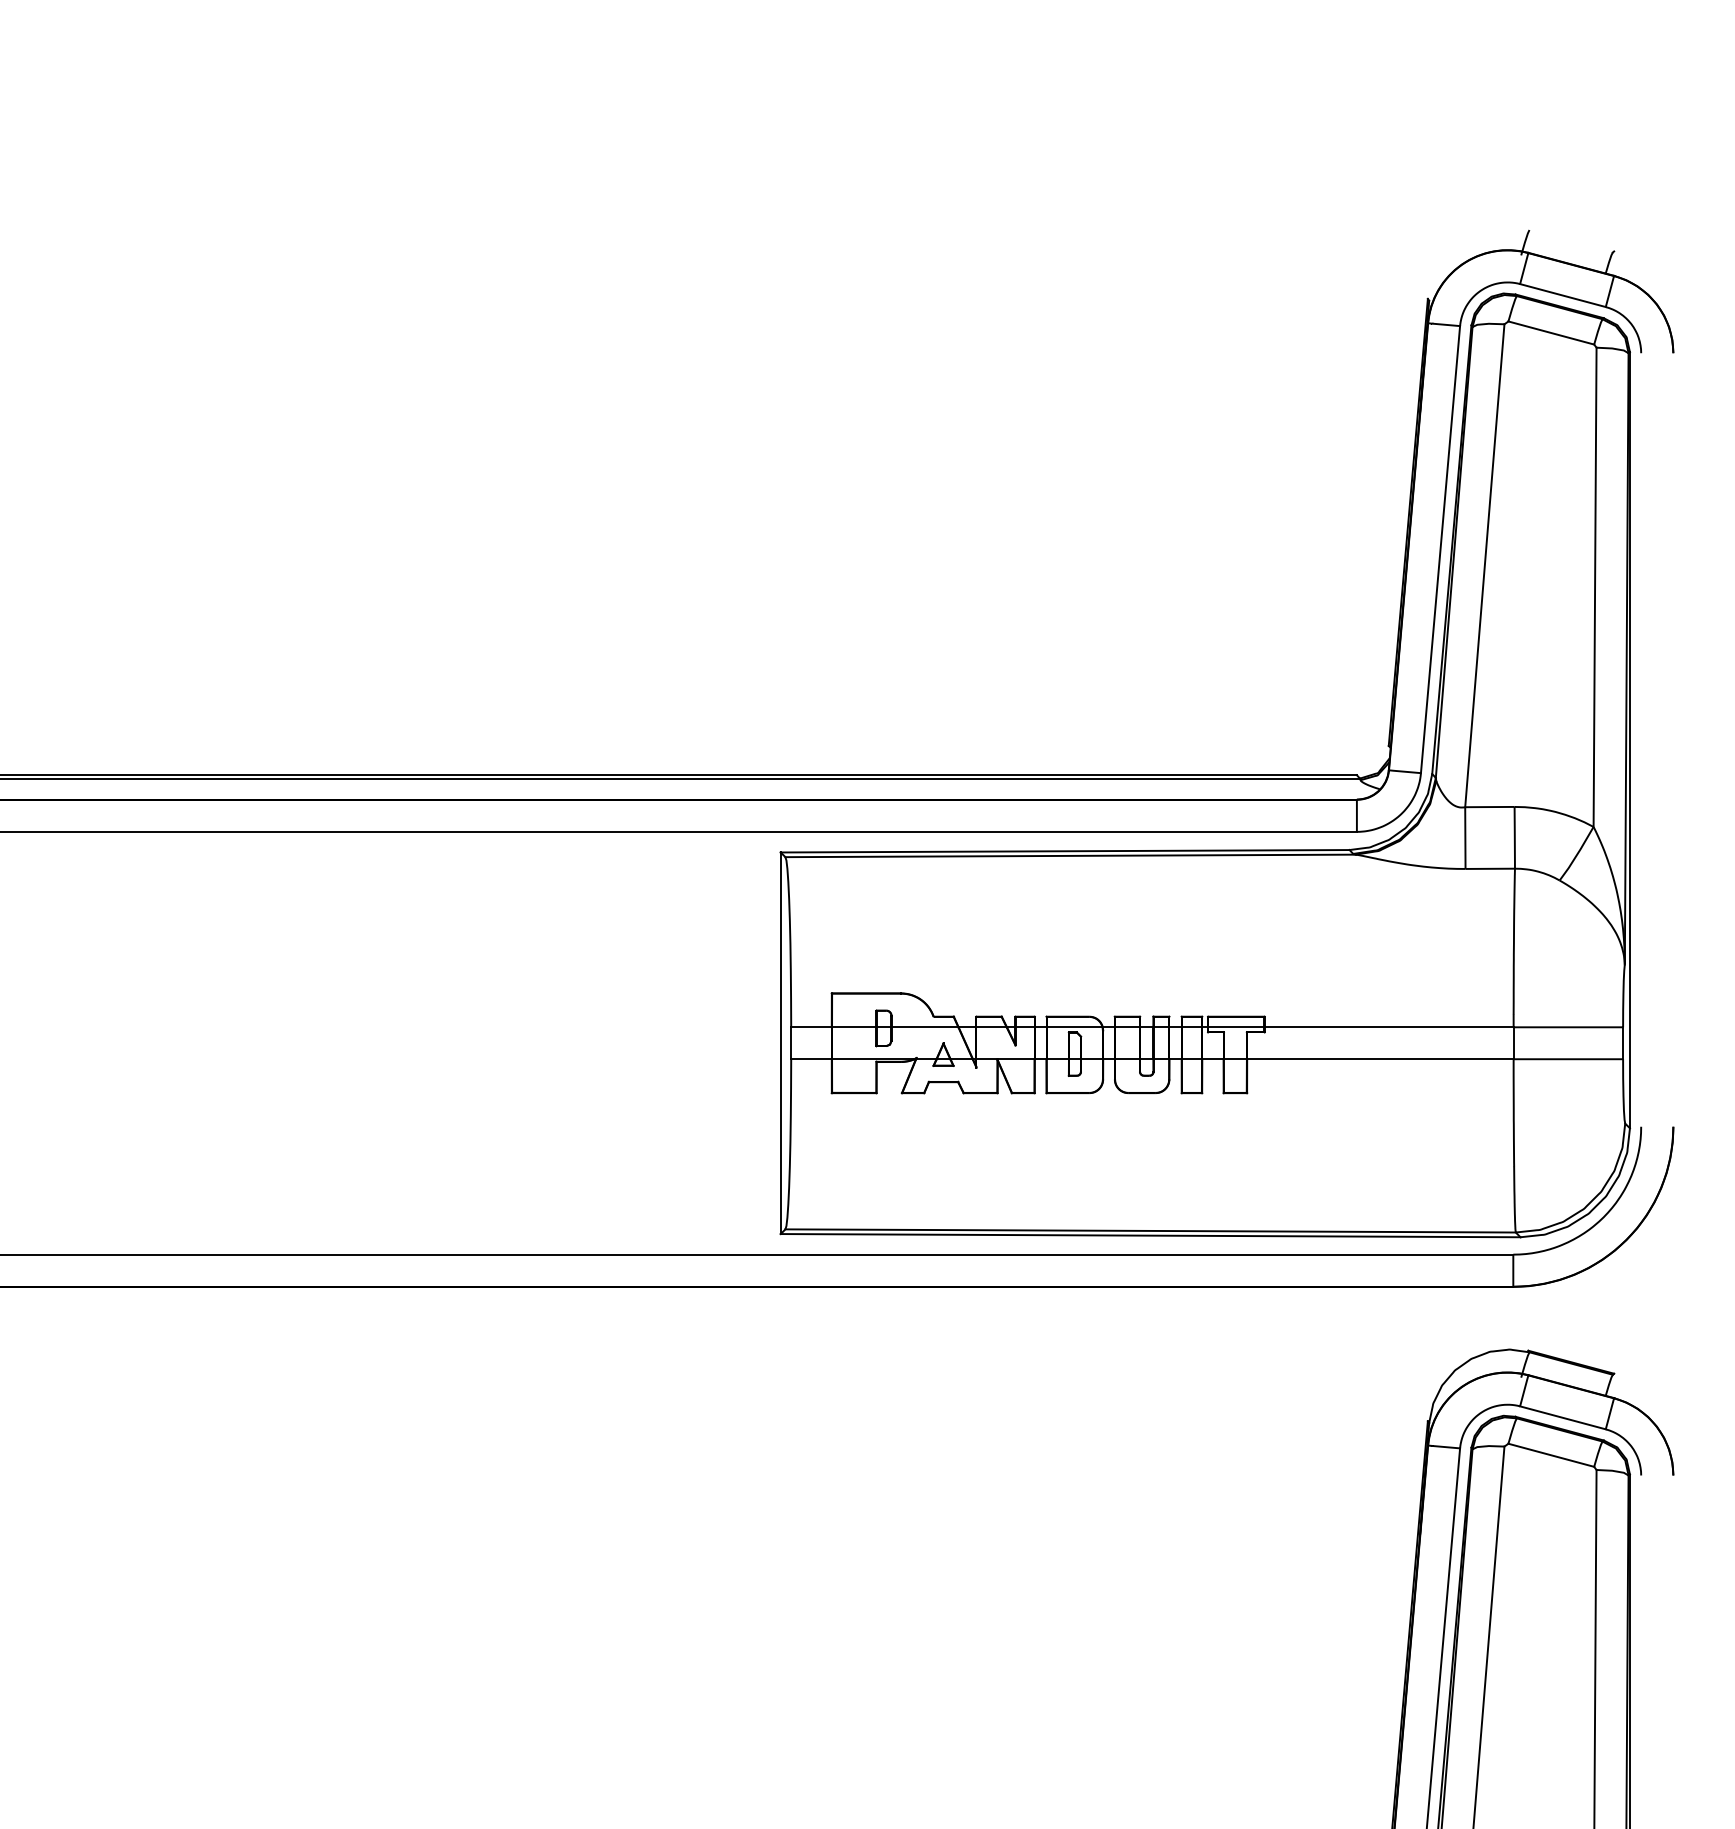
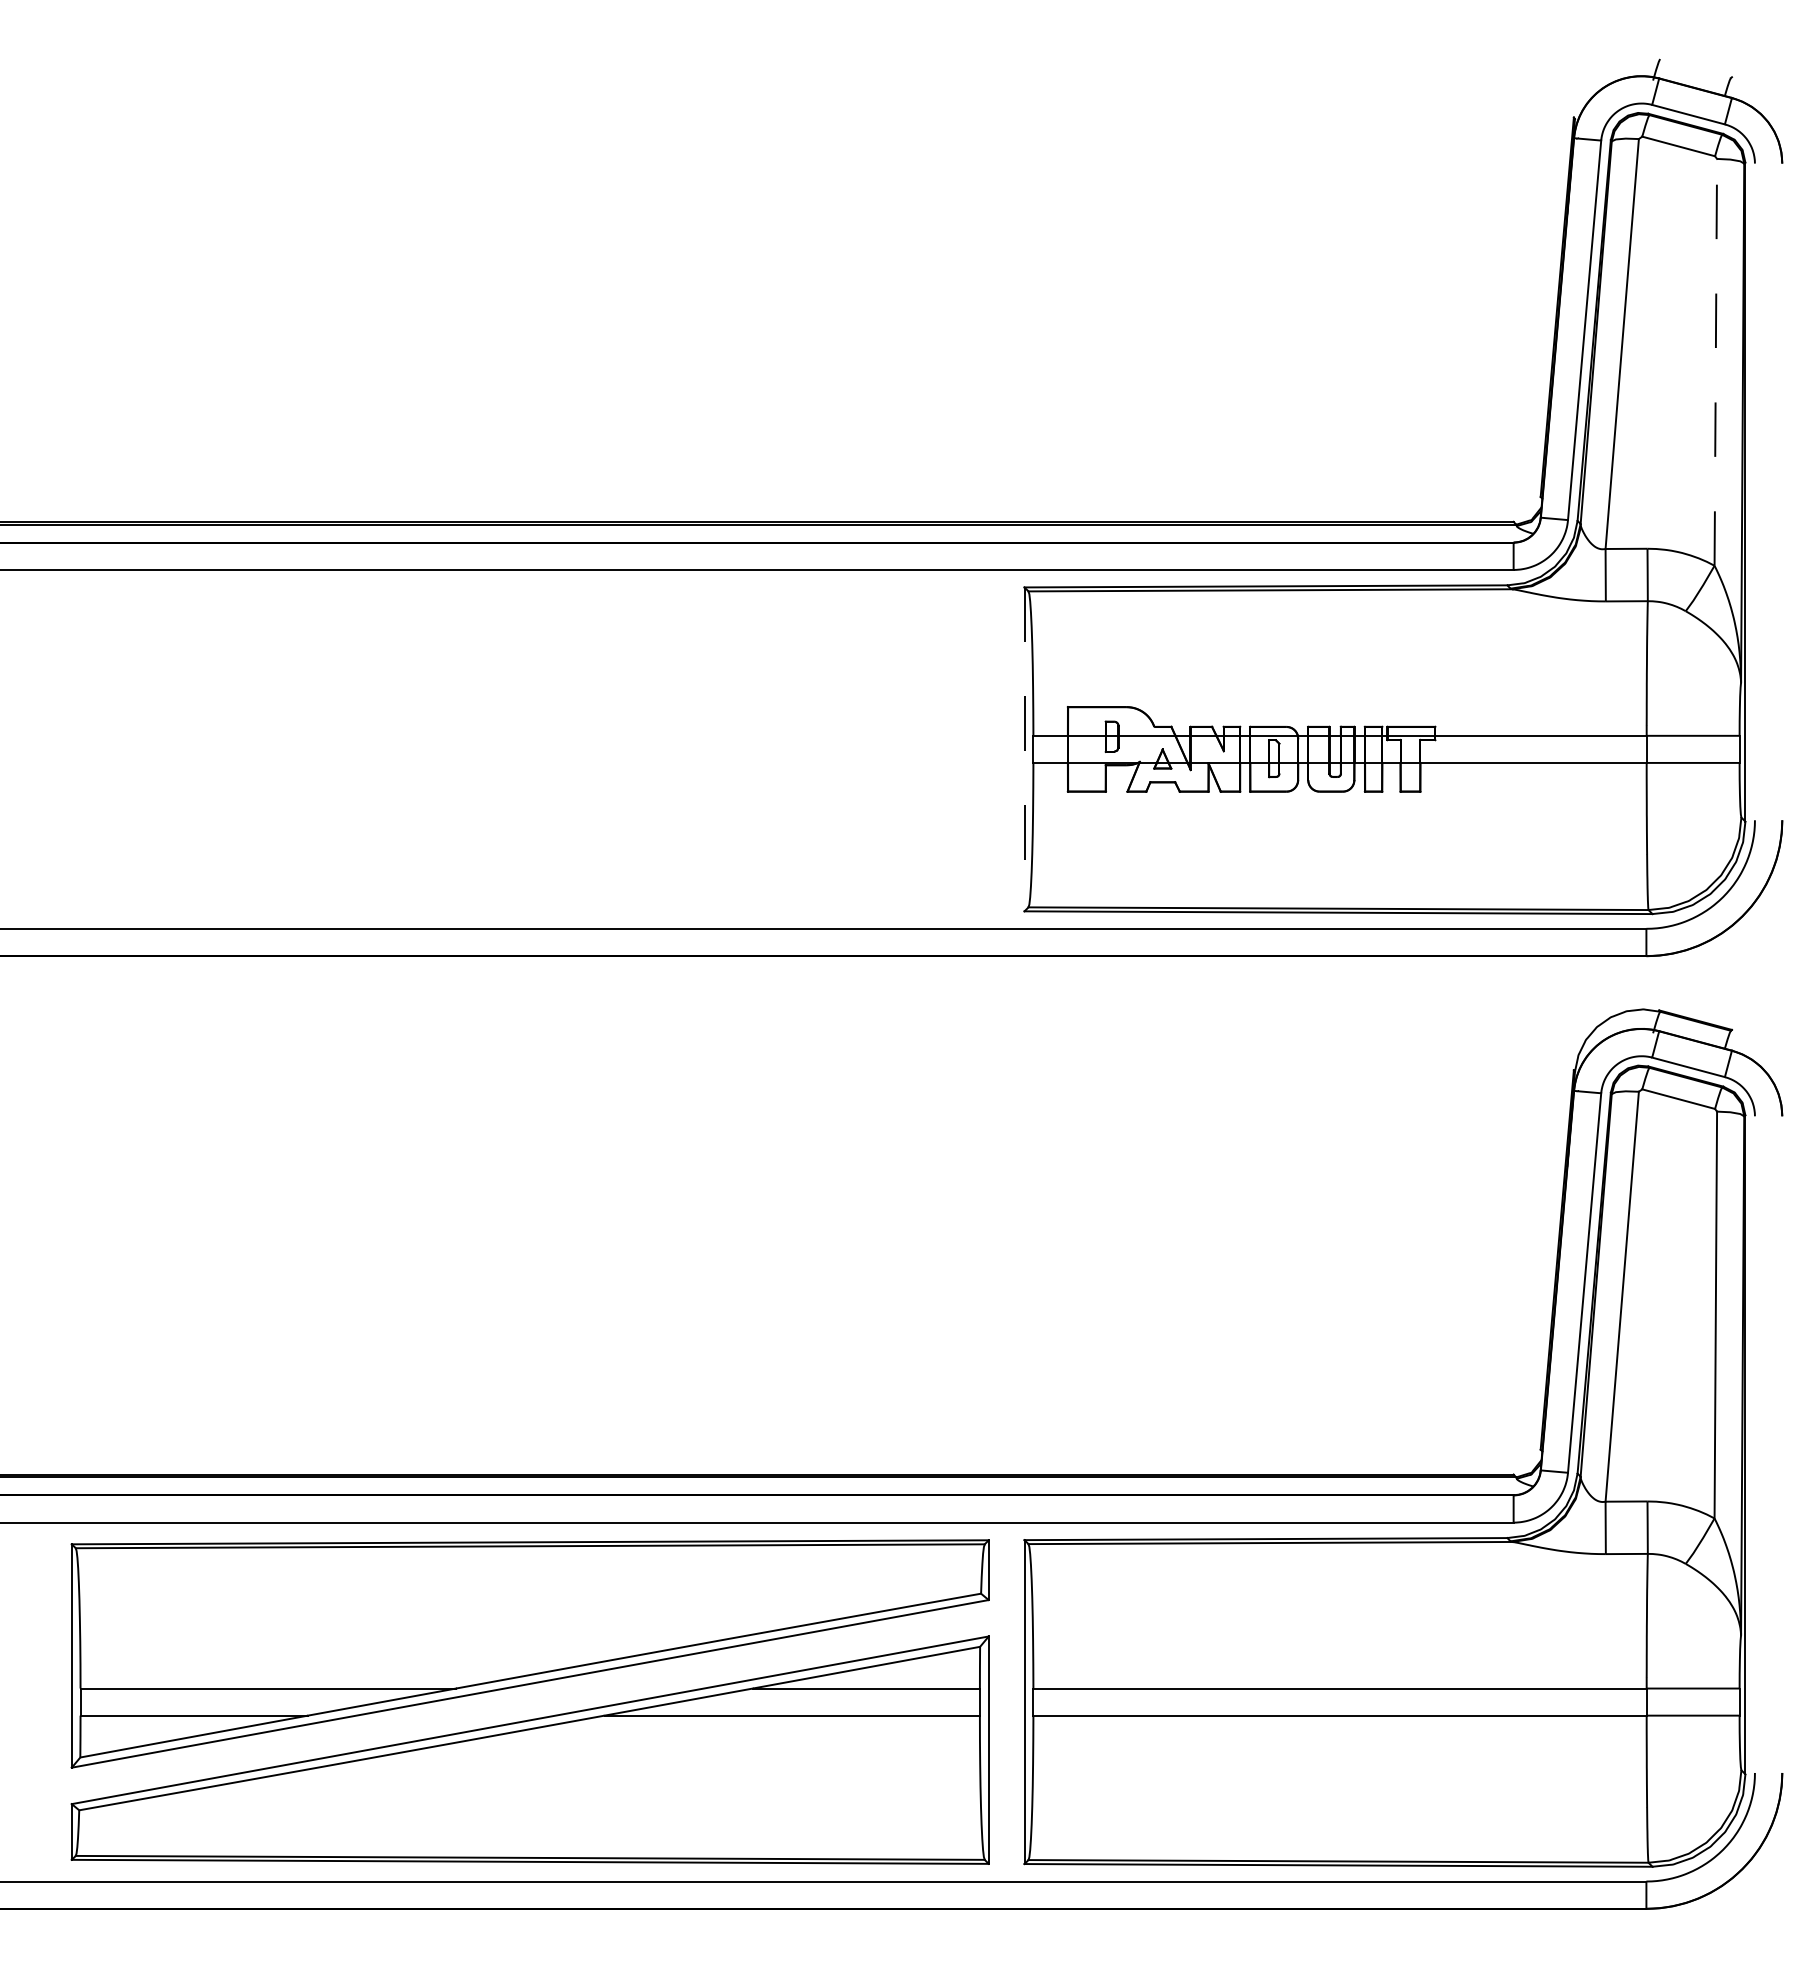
line: (1594, 586) -> (1715, 361), solid -> dashed
line: (780, 1043) -> (1024, 749), solid -> dashed

